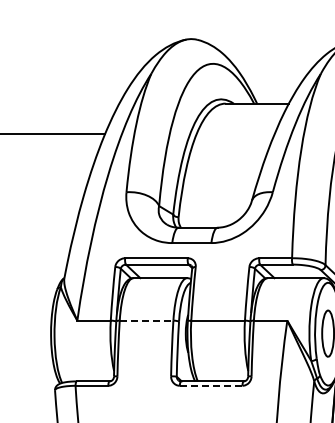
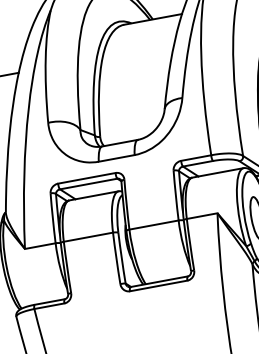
line: (146, 320) -> (88, 237), dashed -> solid
line: (211, 385) -> (158, 285), dashed -> solid

